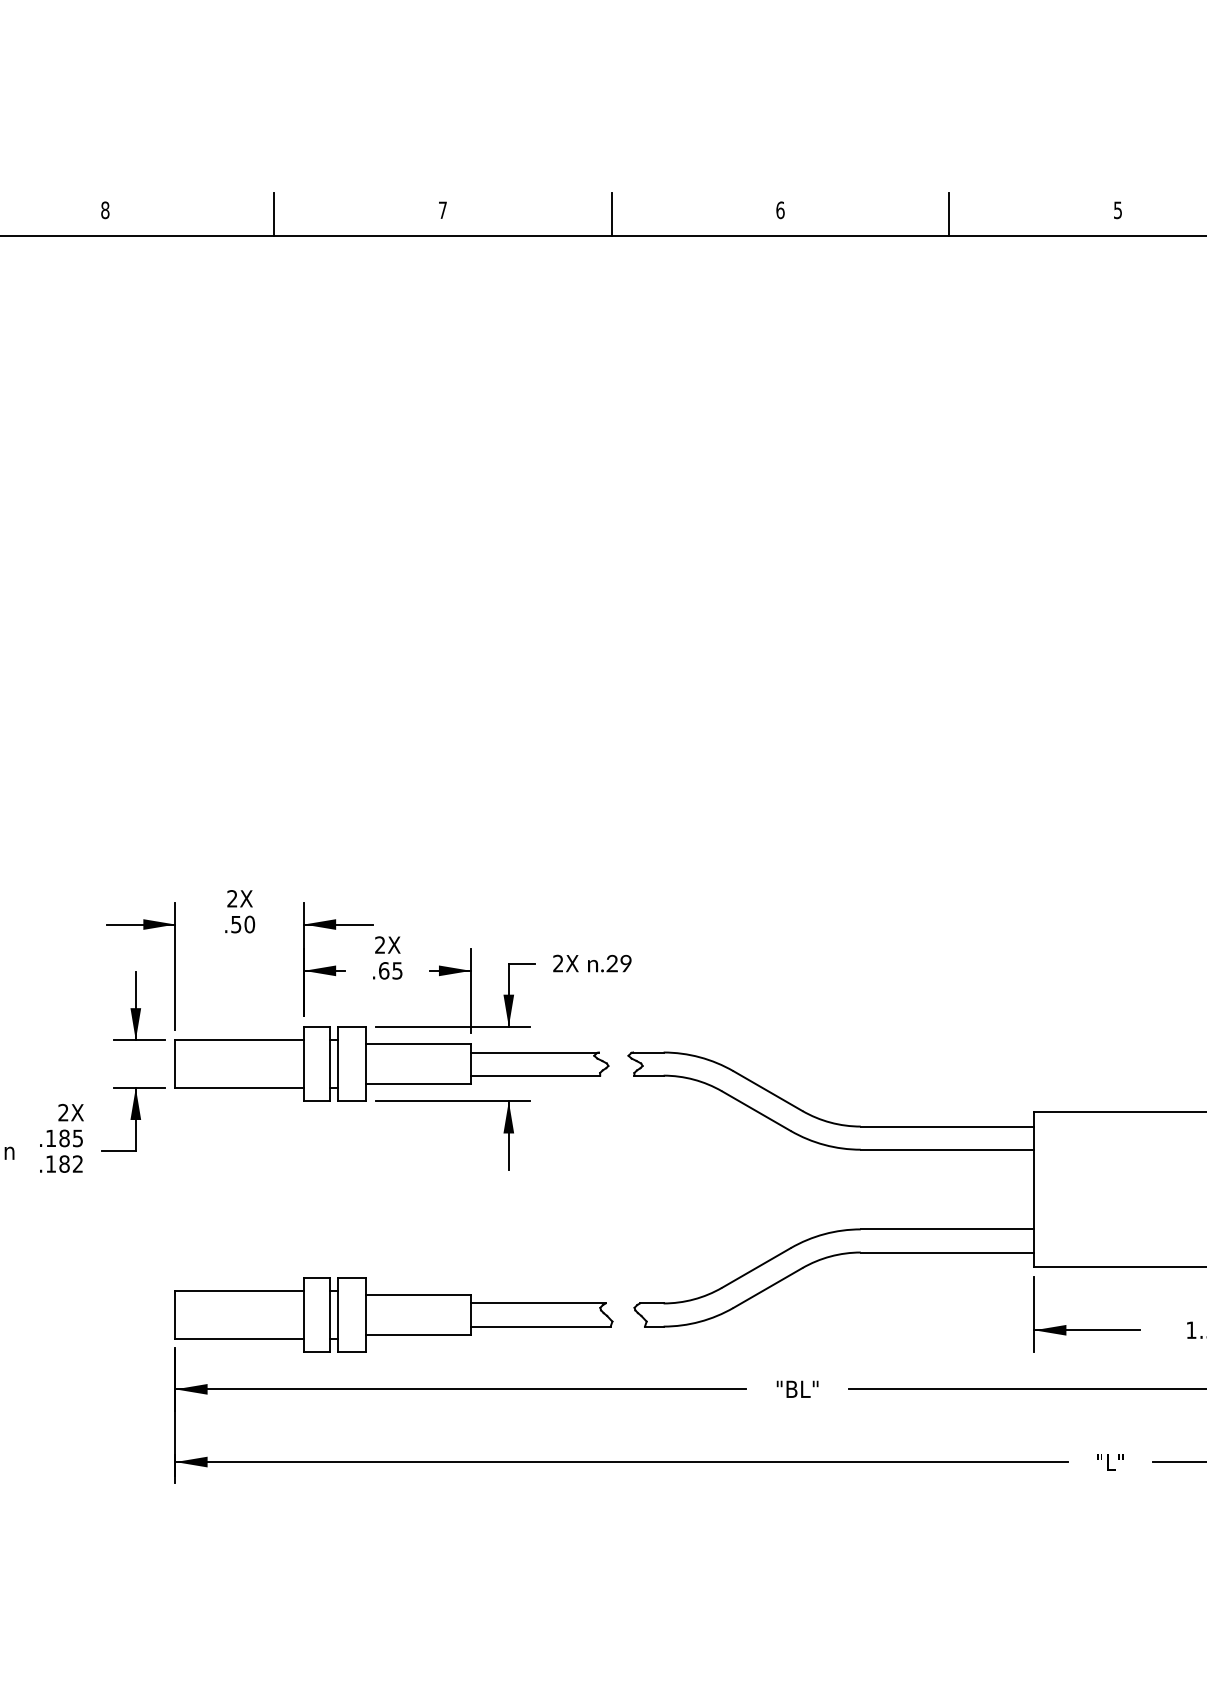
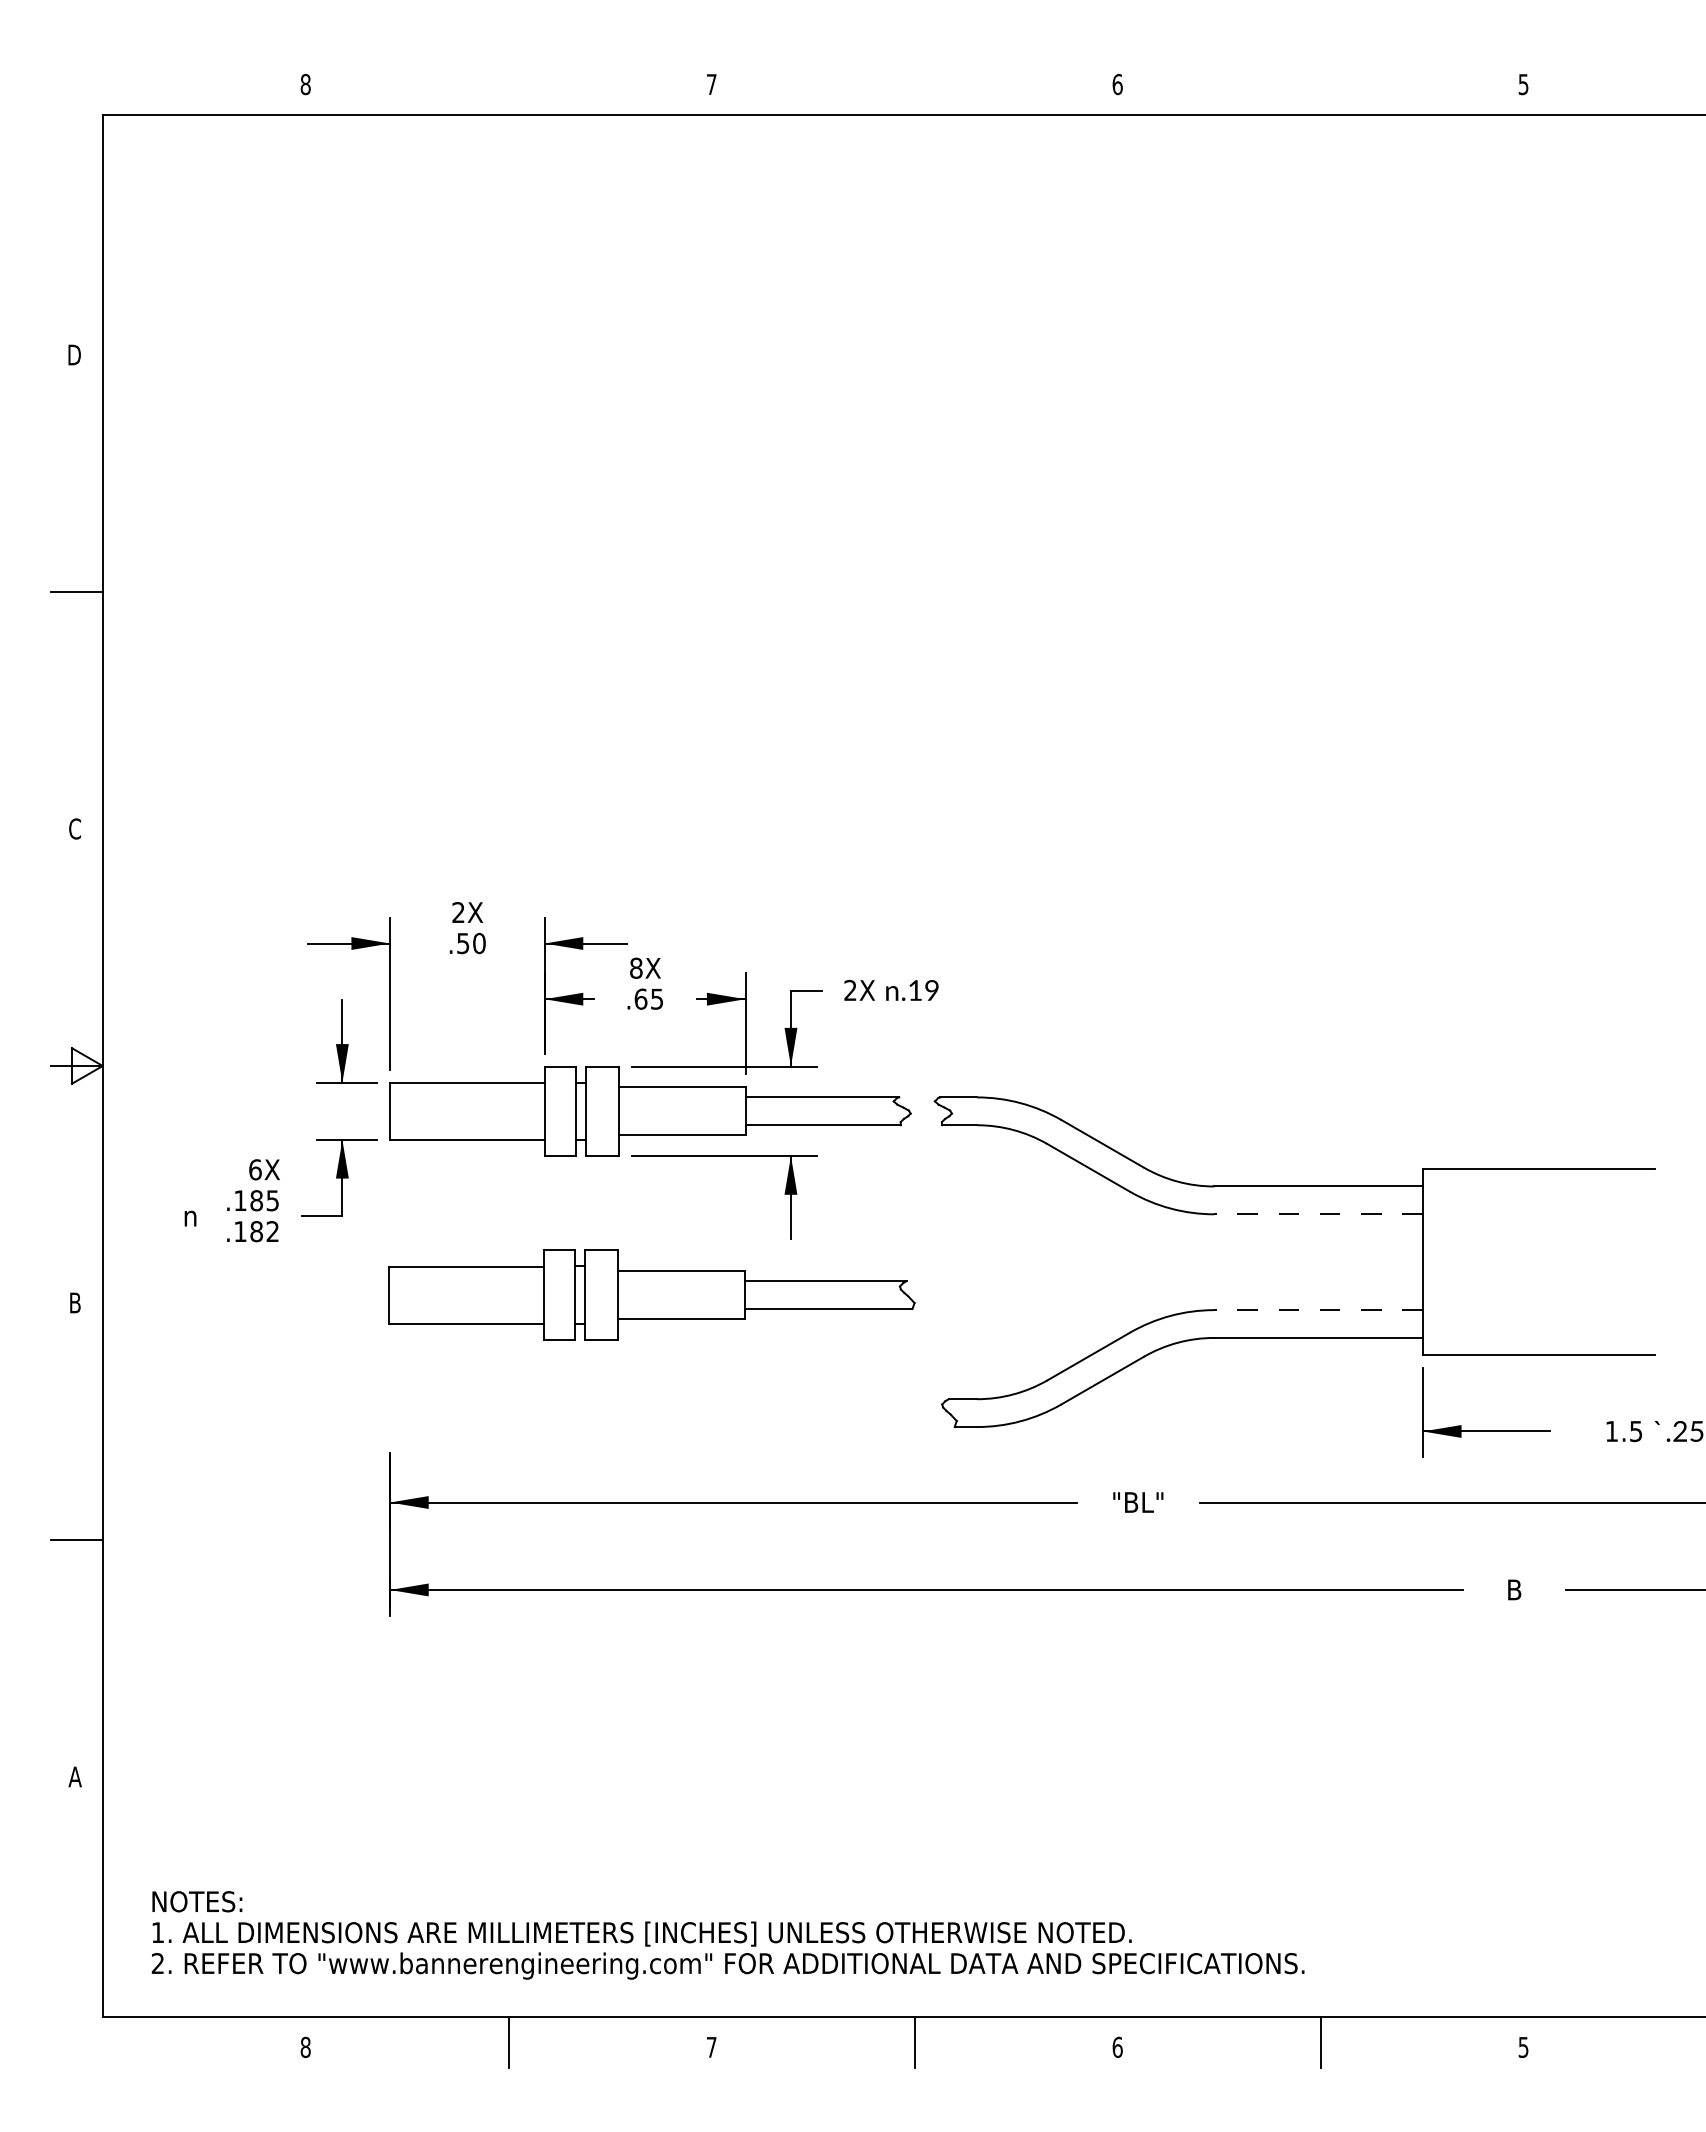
line: (273, 214) -> (508, 89), removed
line: (611, 214) -> (914, 89), removed
line: (949, 214) -> (1320, 89), removed
text: (380, 944) -> (636, 967), 2X -> 8X
text: (612, 963) -> (915, 990), .29 -> .19
text: (63, 1112) -> (255, 1169), 2X -> 6X
line: (947, 1149) -> (1318, 1214), solid -> dashed
line: (947, 1229) -> (1318, 1310), solid -> dashed
part: (393, 1314) -> (651, 1294), moved
text: (1110, 1461) -> (1514, 1589), "L" -> B

